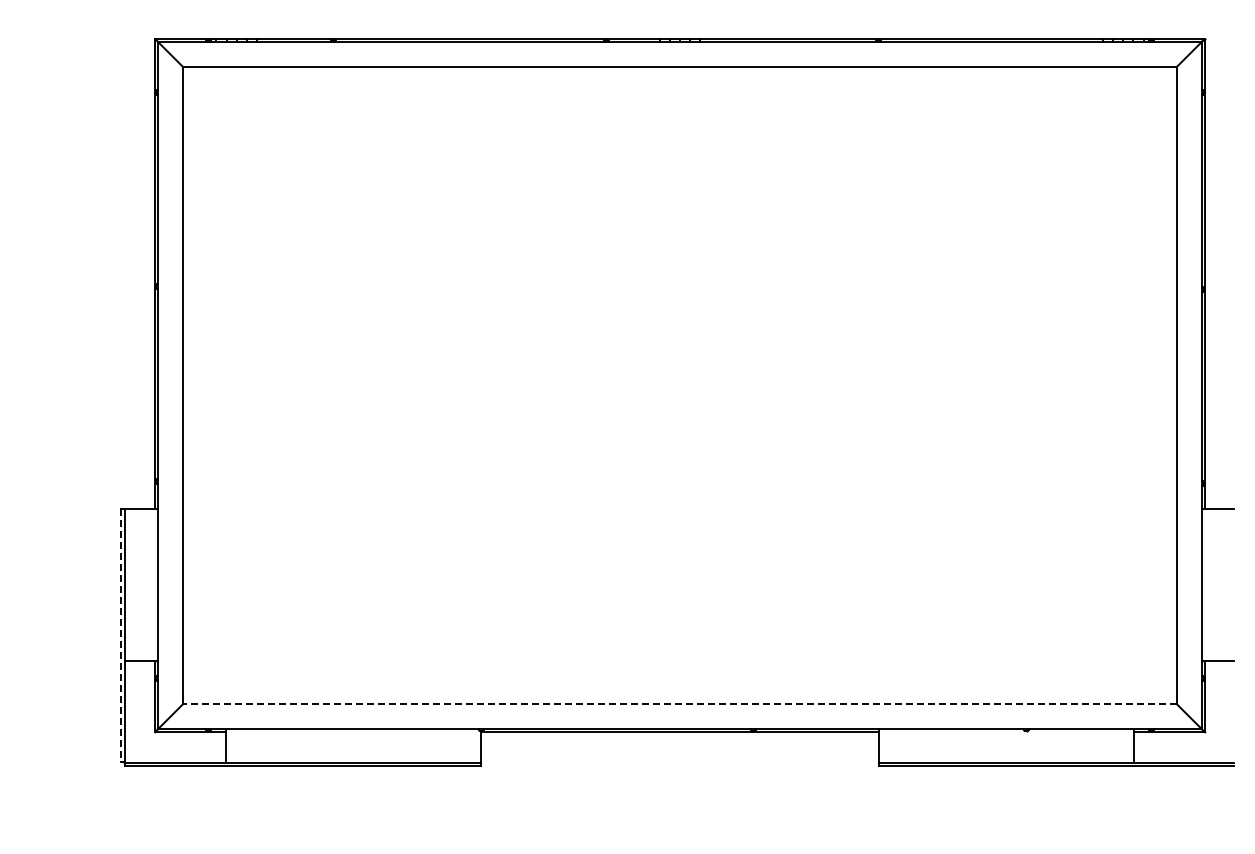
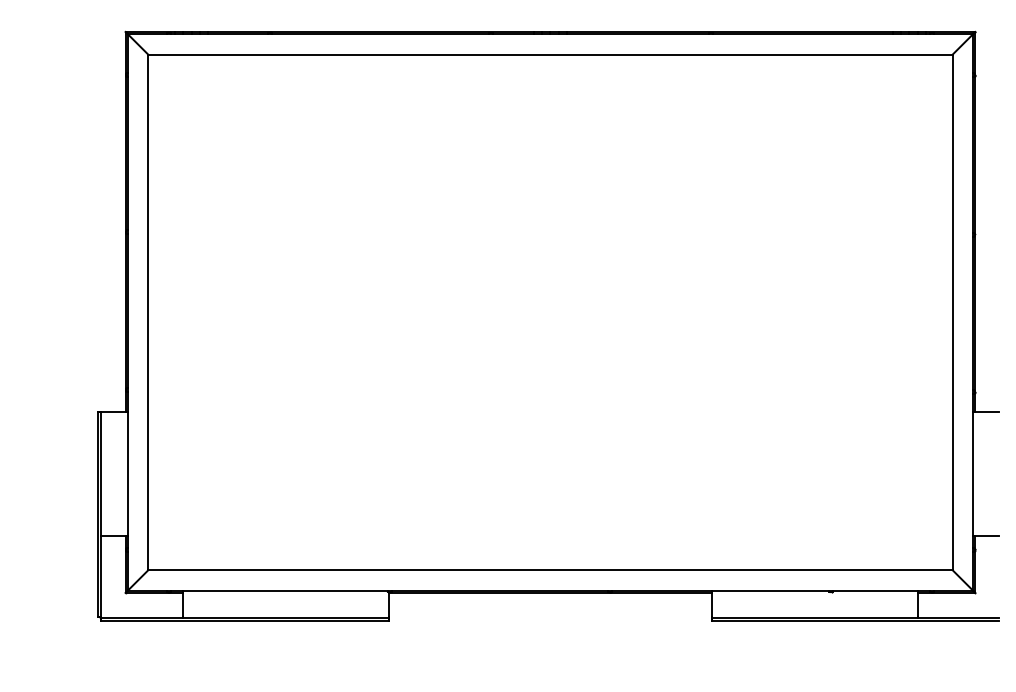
line: (120, 635) -> (97, 514), dashed -> solid
line: (679, 703) -> (550, 569), dashed -> solid

